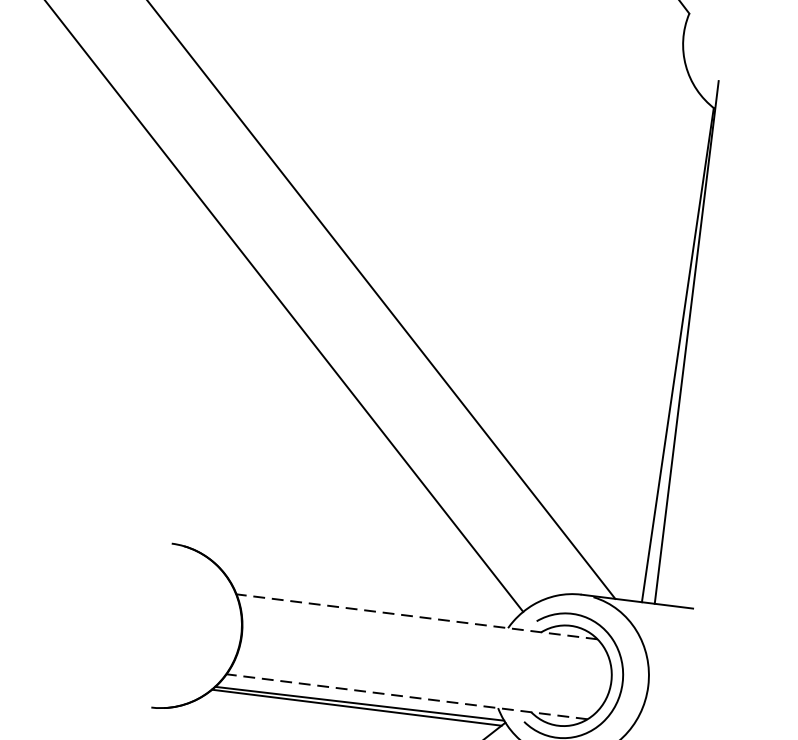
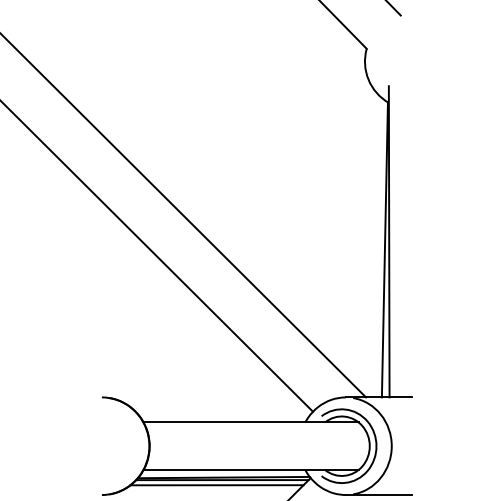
line: (416, 616) -> (250, 422), dashed -> solid
line: (405, 697) -> (250, 470), dashed -> solid
line: (345, 715) -> (216, 485), added

